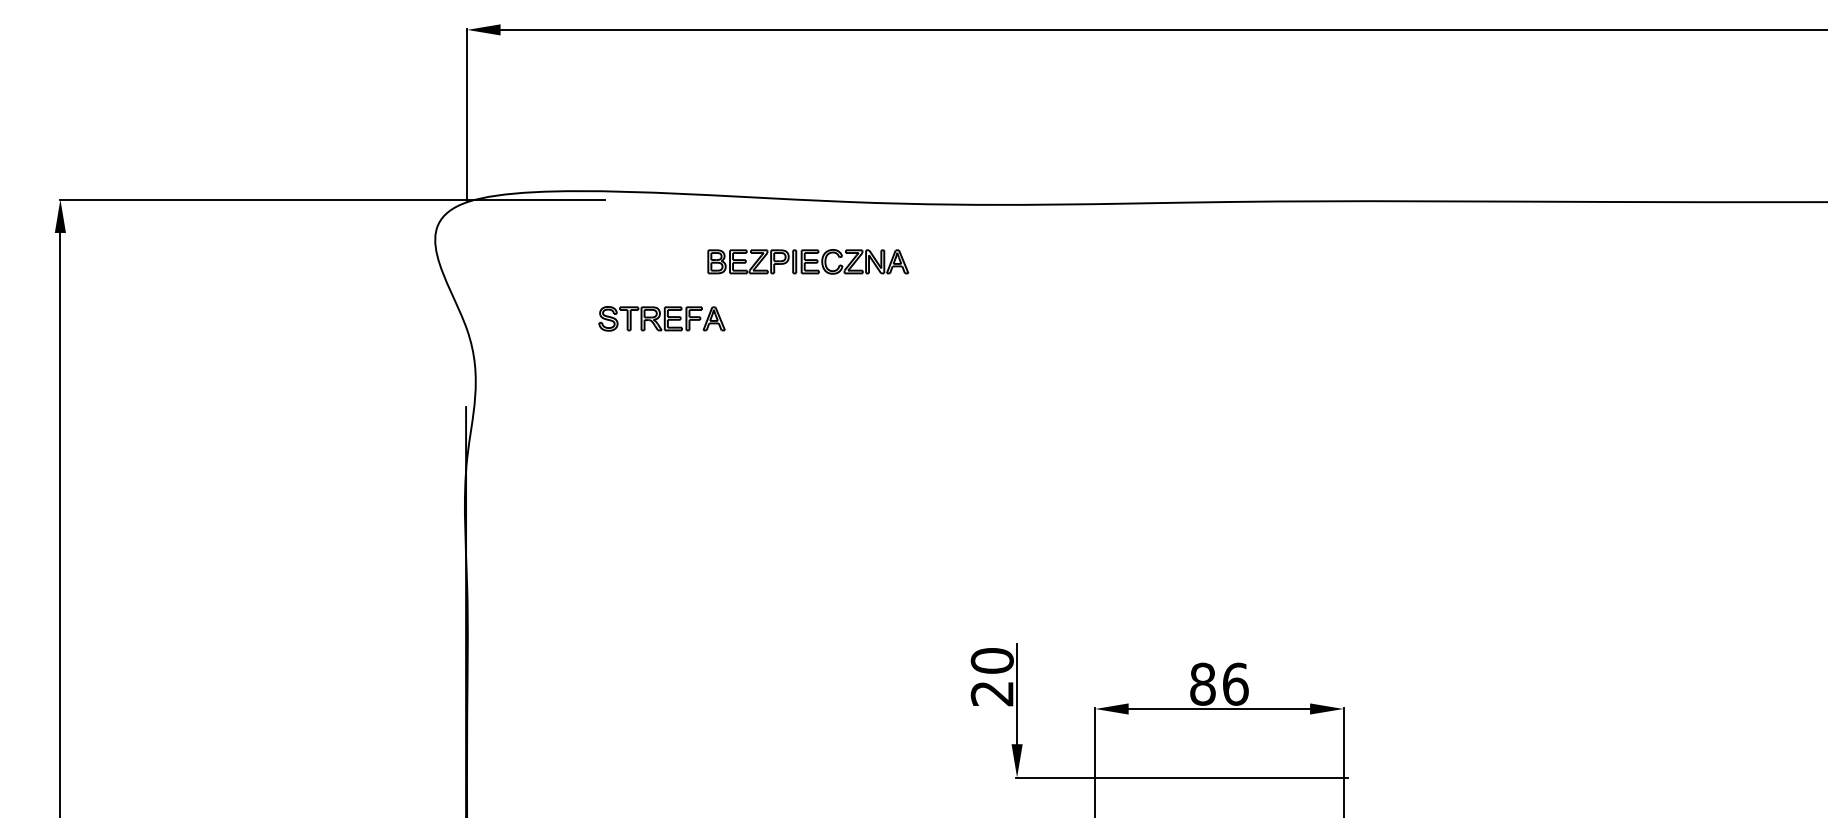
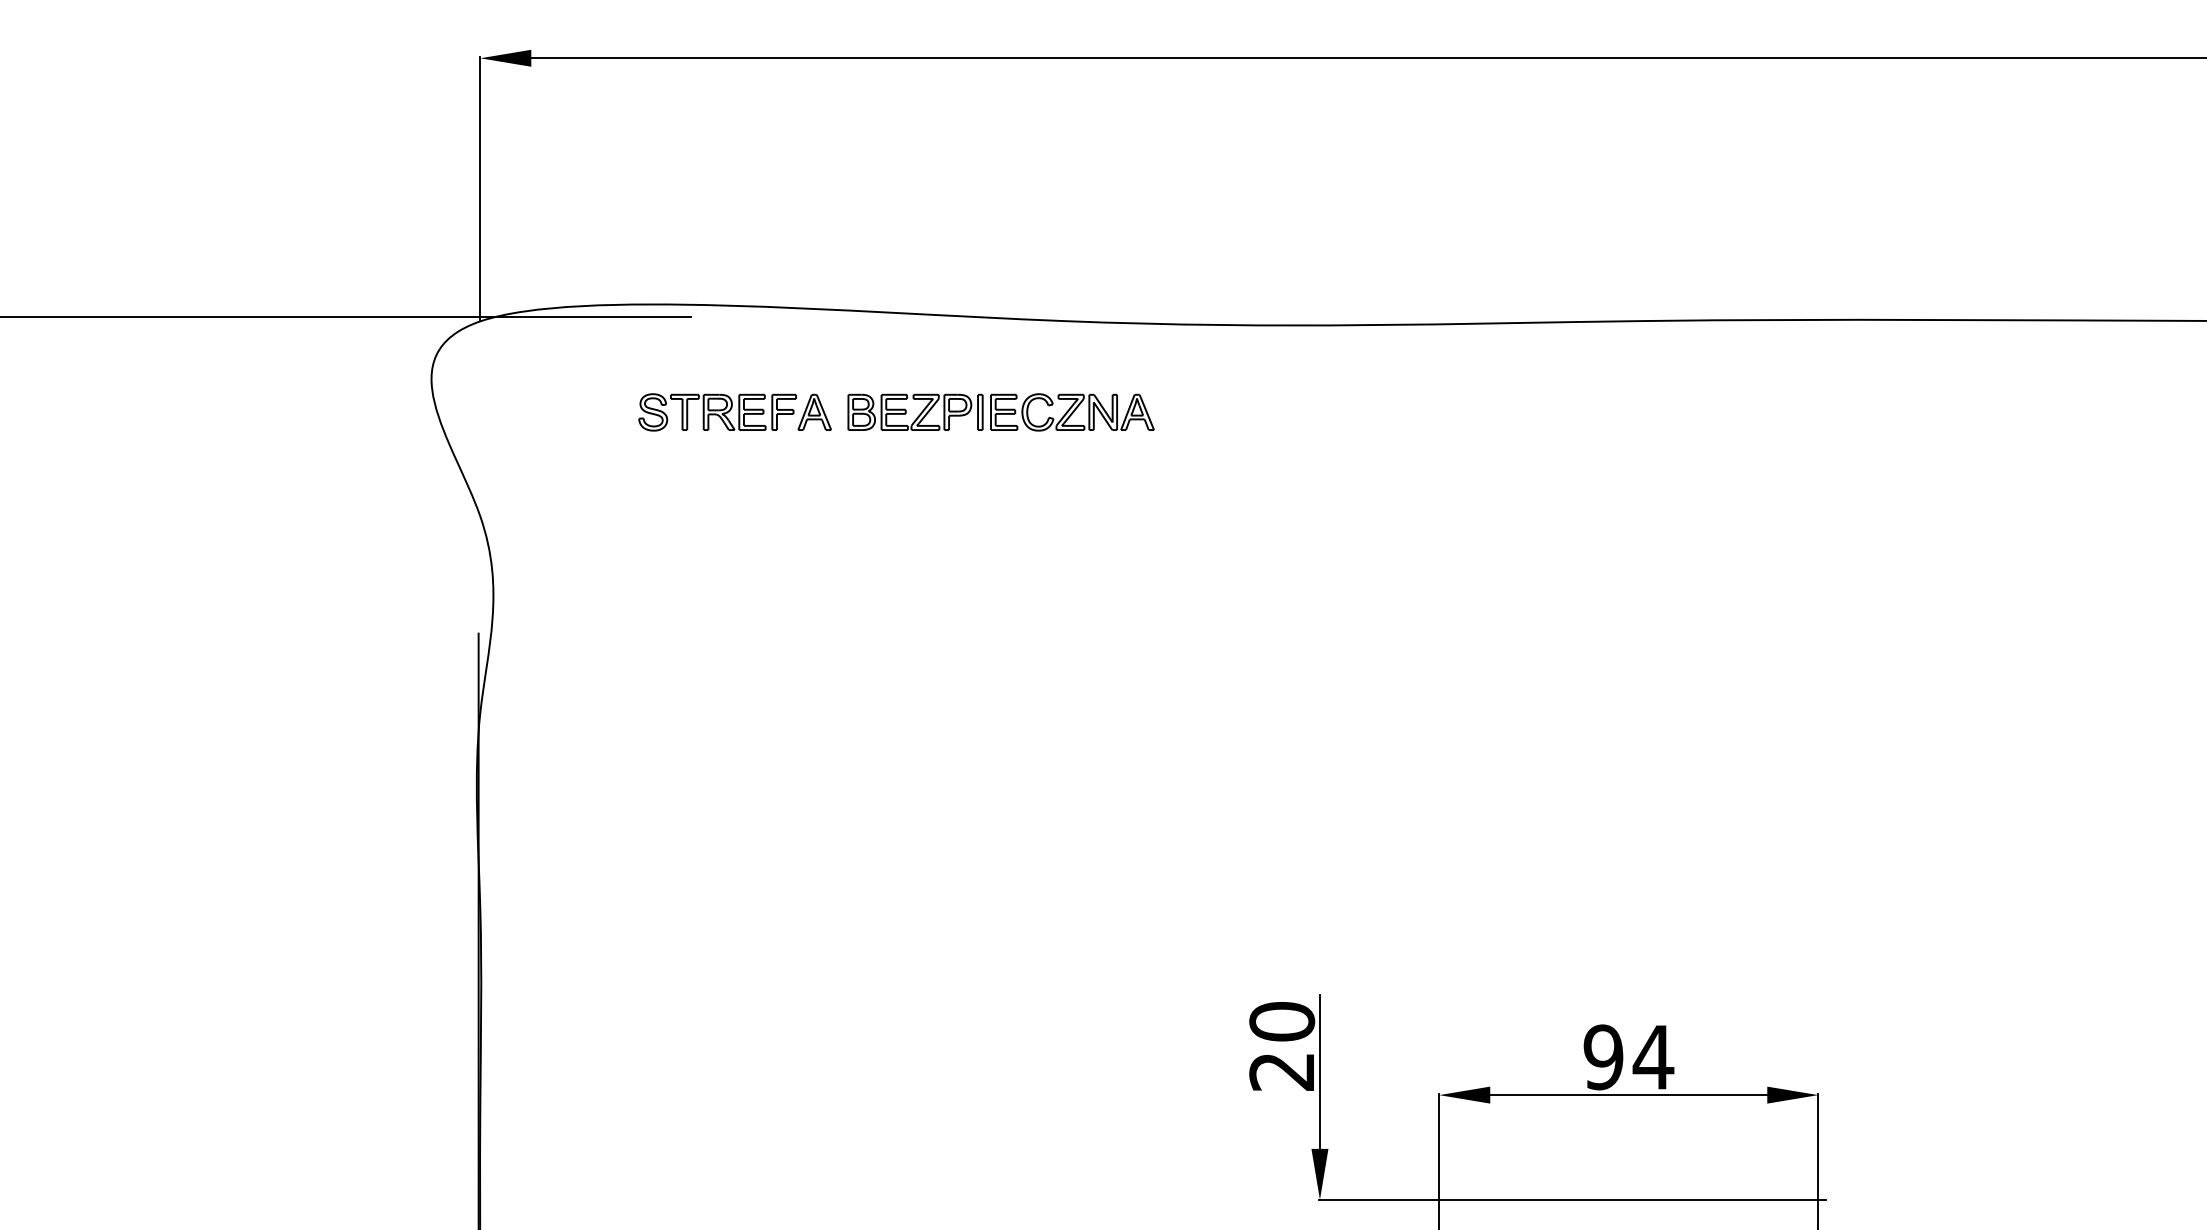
part: (661, 318) -> (734, 411), moved
text: (1219, 683) -> (1628, 1056), 86 -> 94

